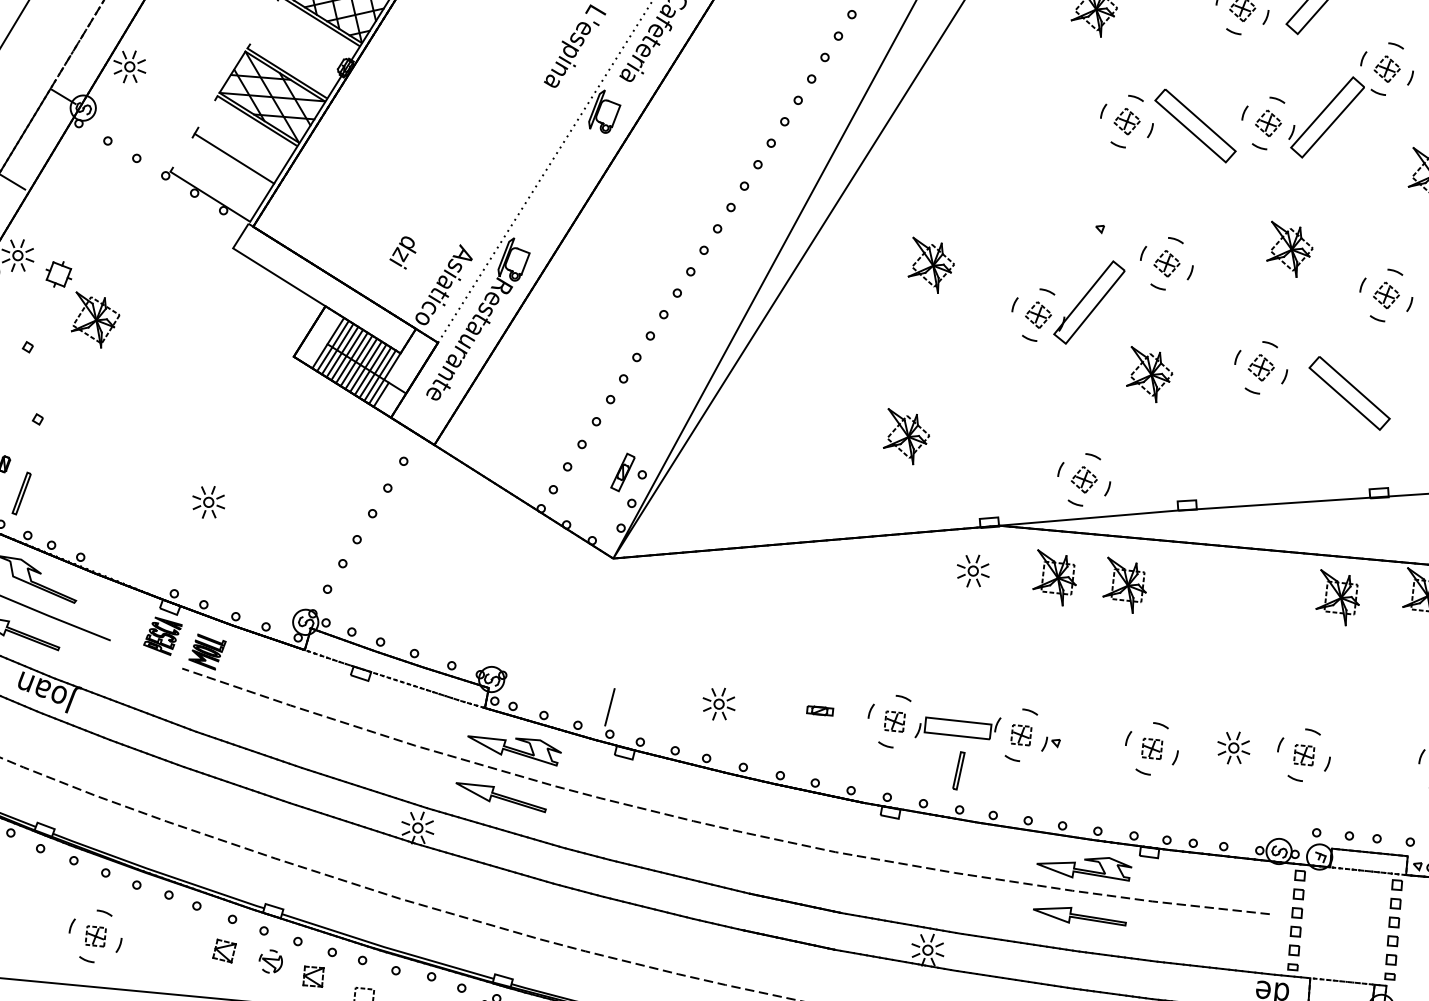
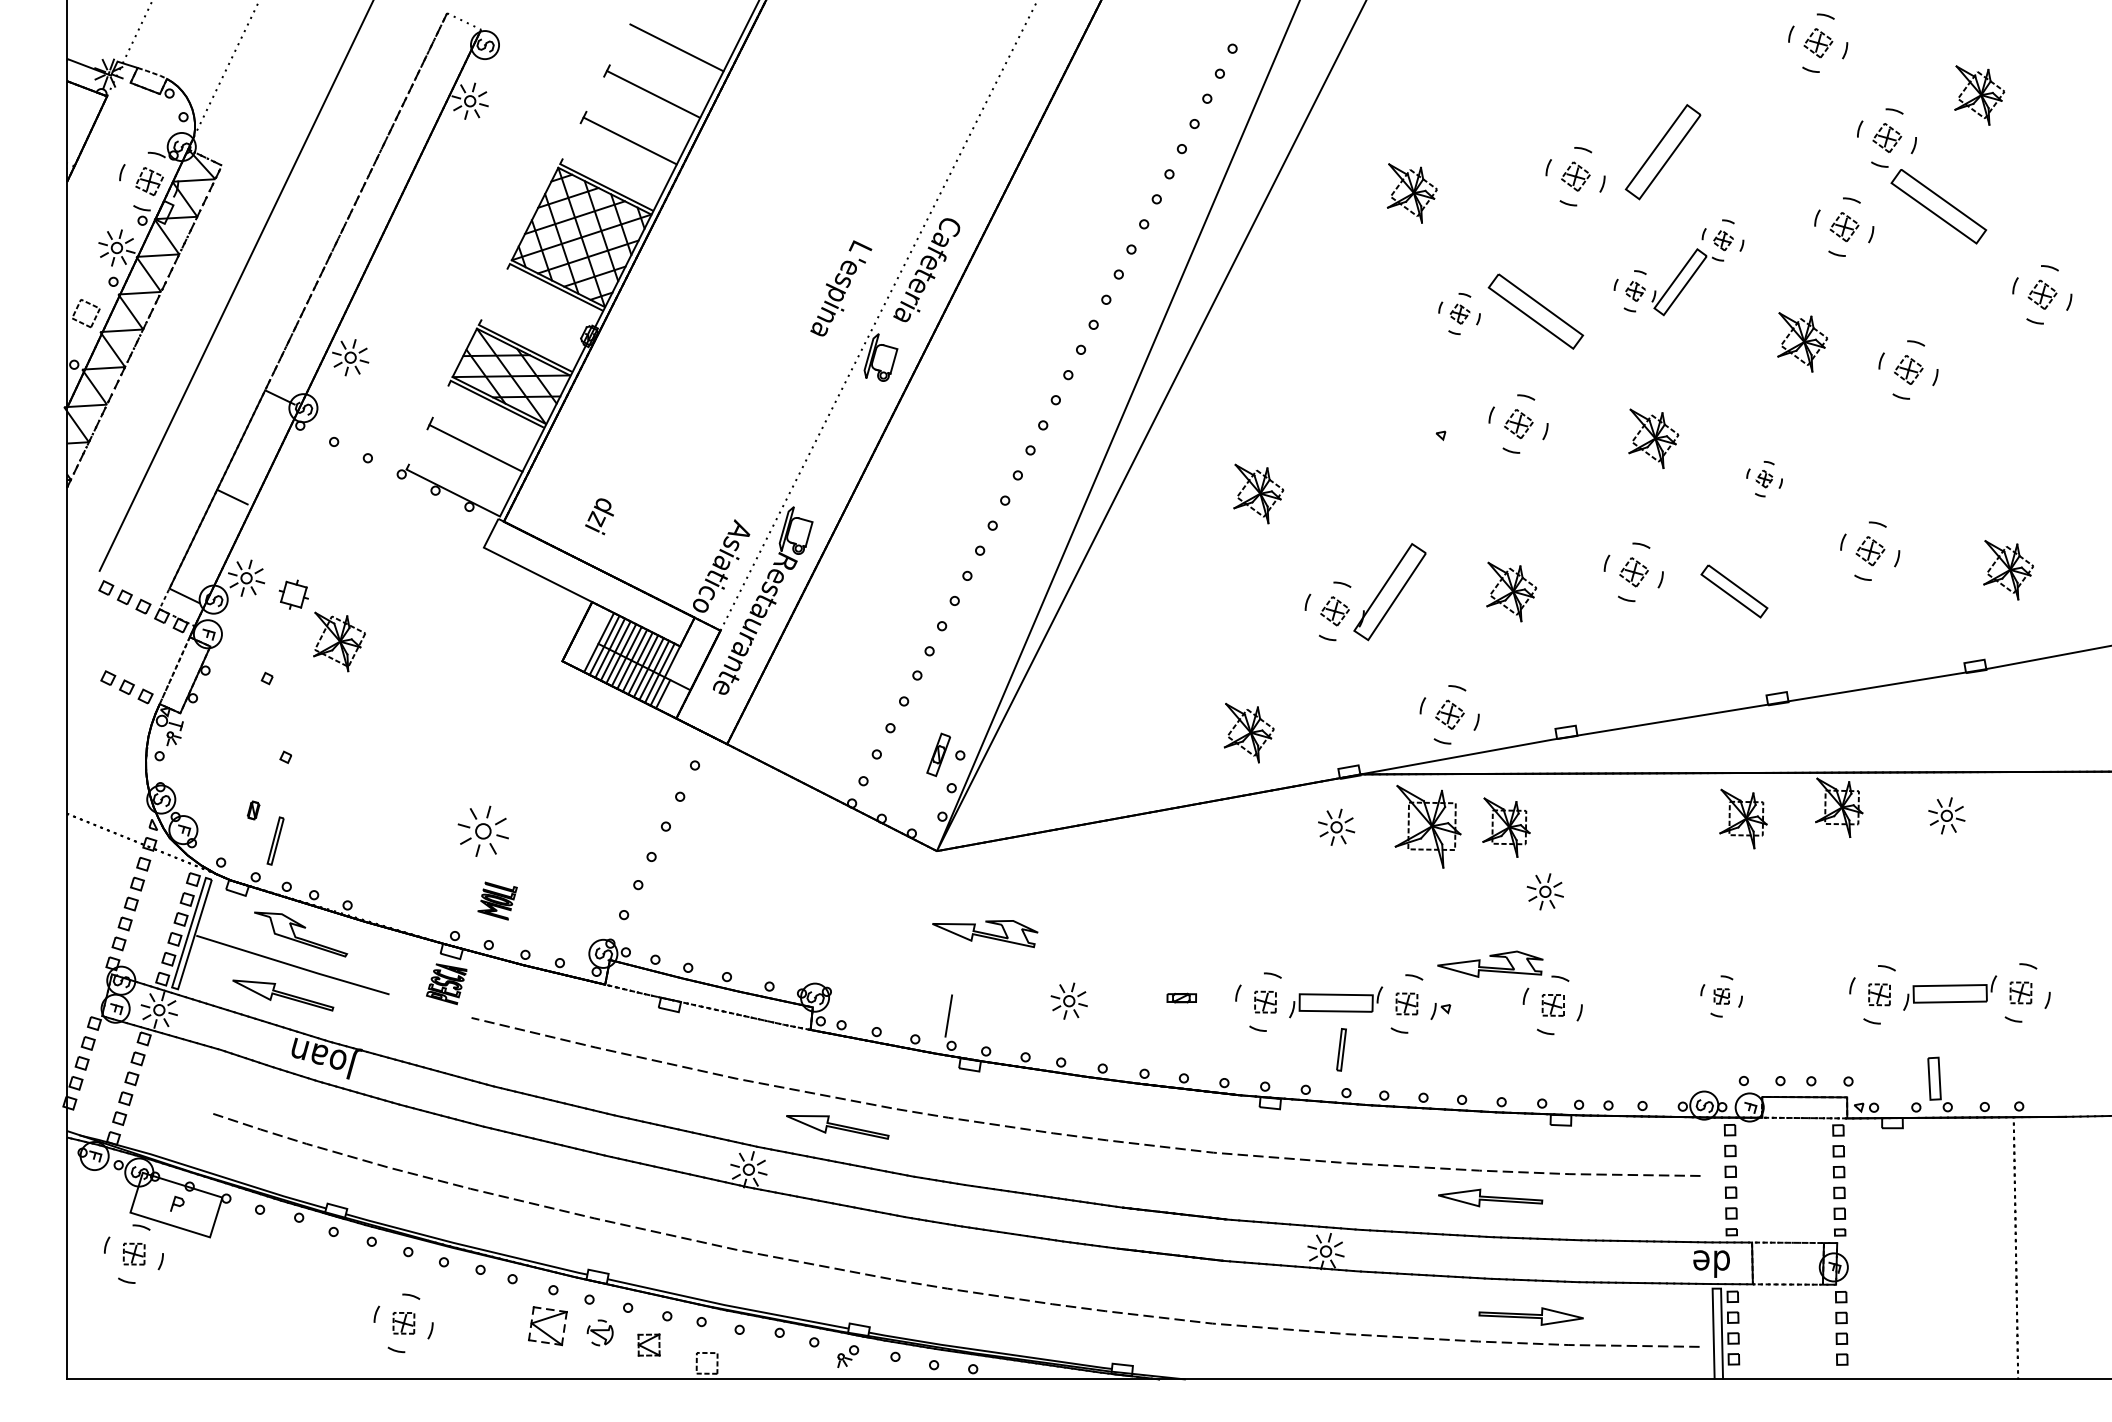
part: (1326, 98) -> (1678, 267), size x0.7
part: (1126, 121) -> (1459, 313), size x0.7
text: (403, 252) -> (599, 516), moved
part: (1166, 263) -> (1518, 423), moved
part: (1386, 294) -> (1764, 478), size x0.6
part: (1074, 306) -> (1374, 598), moved
part: (1349, 393) -> (1734, 591), size x0.7
part: (906, 436) -> (1248, 732), moved
part: (208, 501) -> (483, 830), size x1.4
part: (1055, 578) -> (1428, 826), size x1.4
part: (207, 651) -> (497, 900), moved
part: (1233, 747) -> (1544, 891), moved
part: (514, 750) -> (985, 934), moved
part: (1303, 755) -> (1721, 996), size x0.7
part: (1084, 866) -> (1490, 963), moved
part: (224, 950) -> (547, 1325), size x1.6

